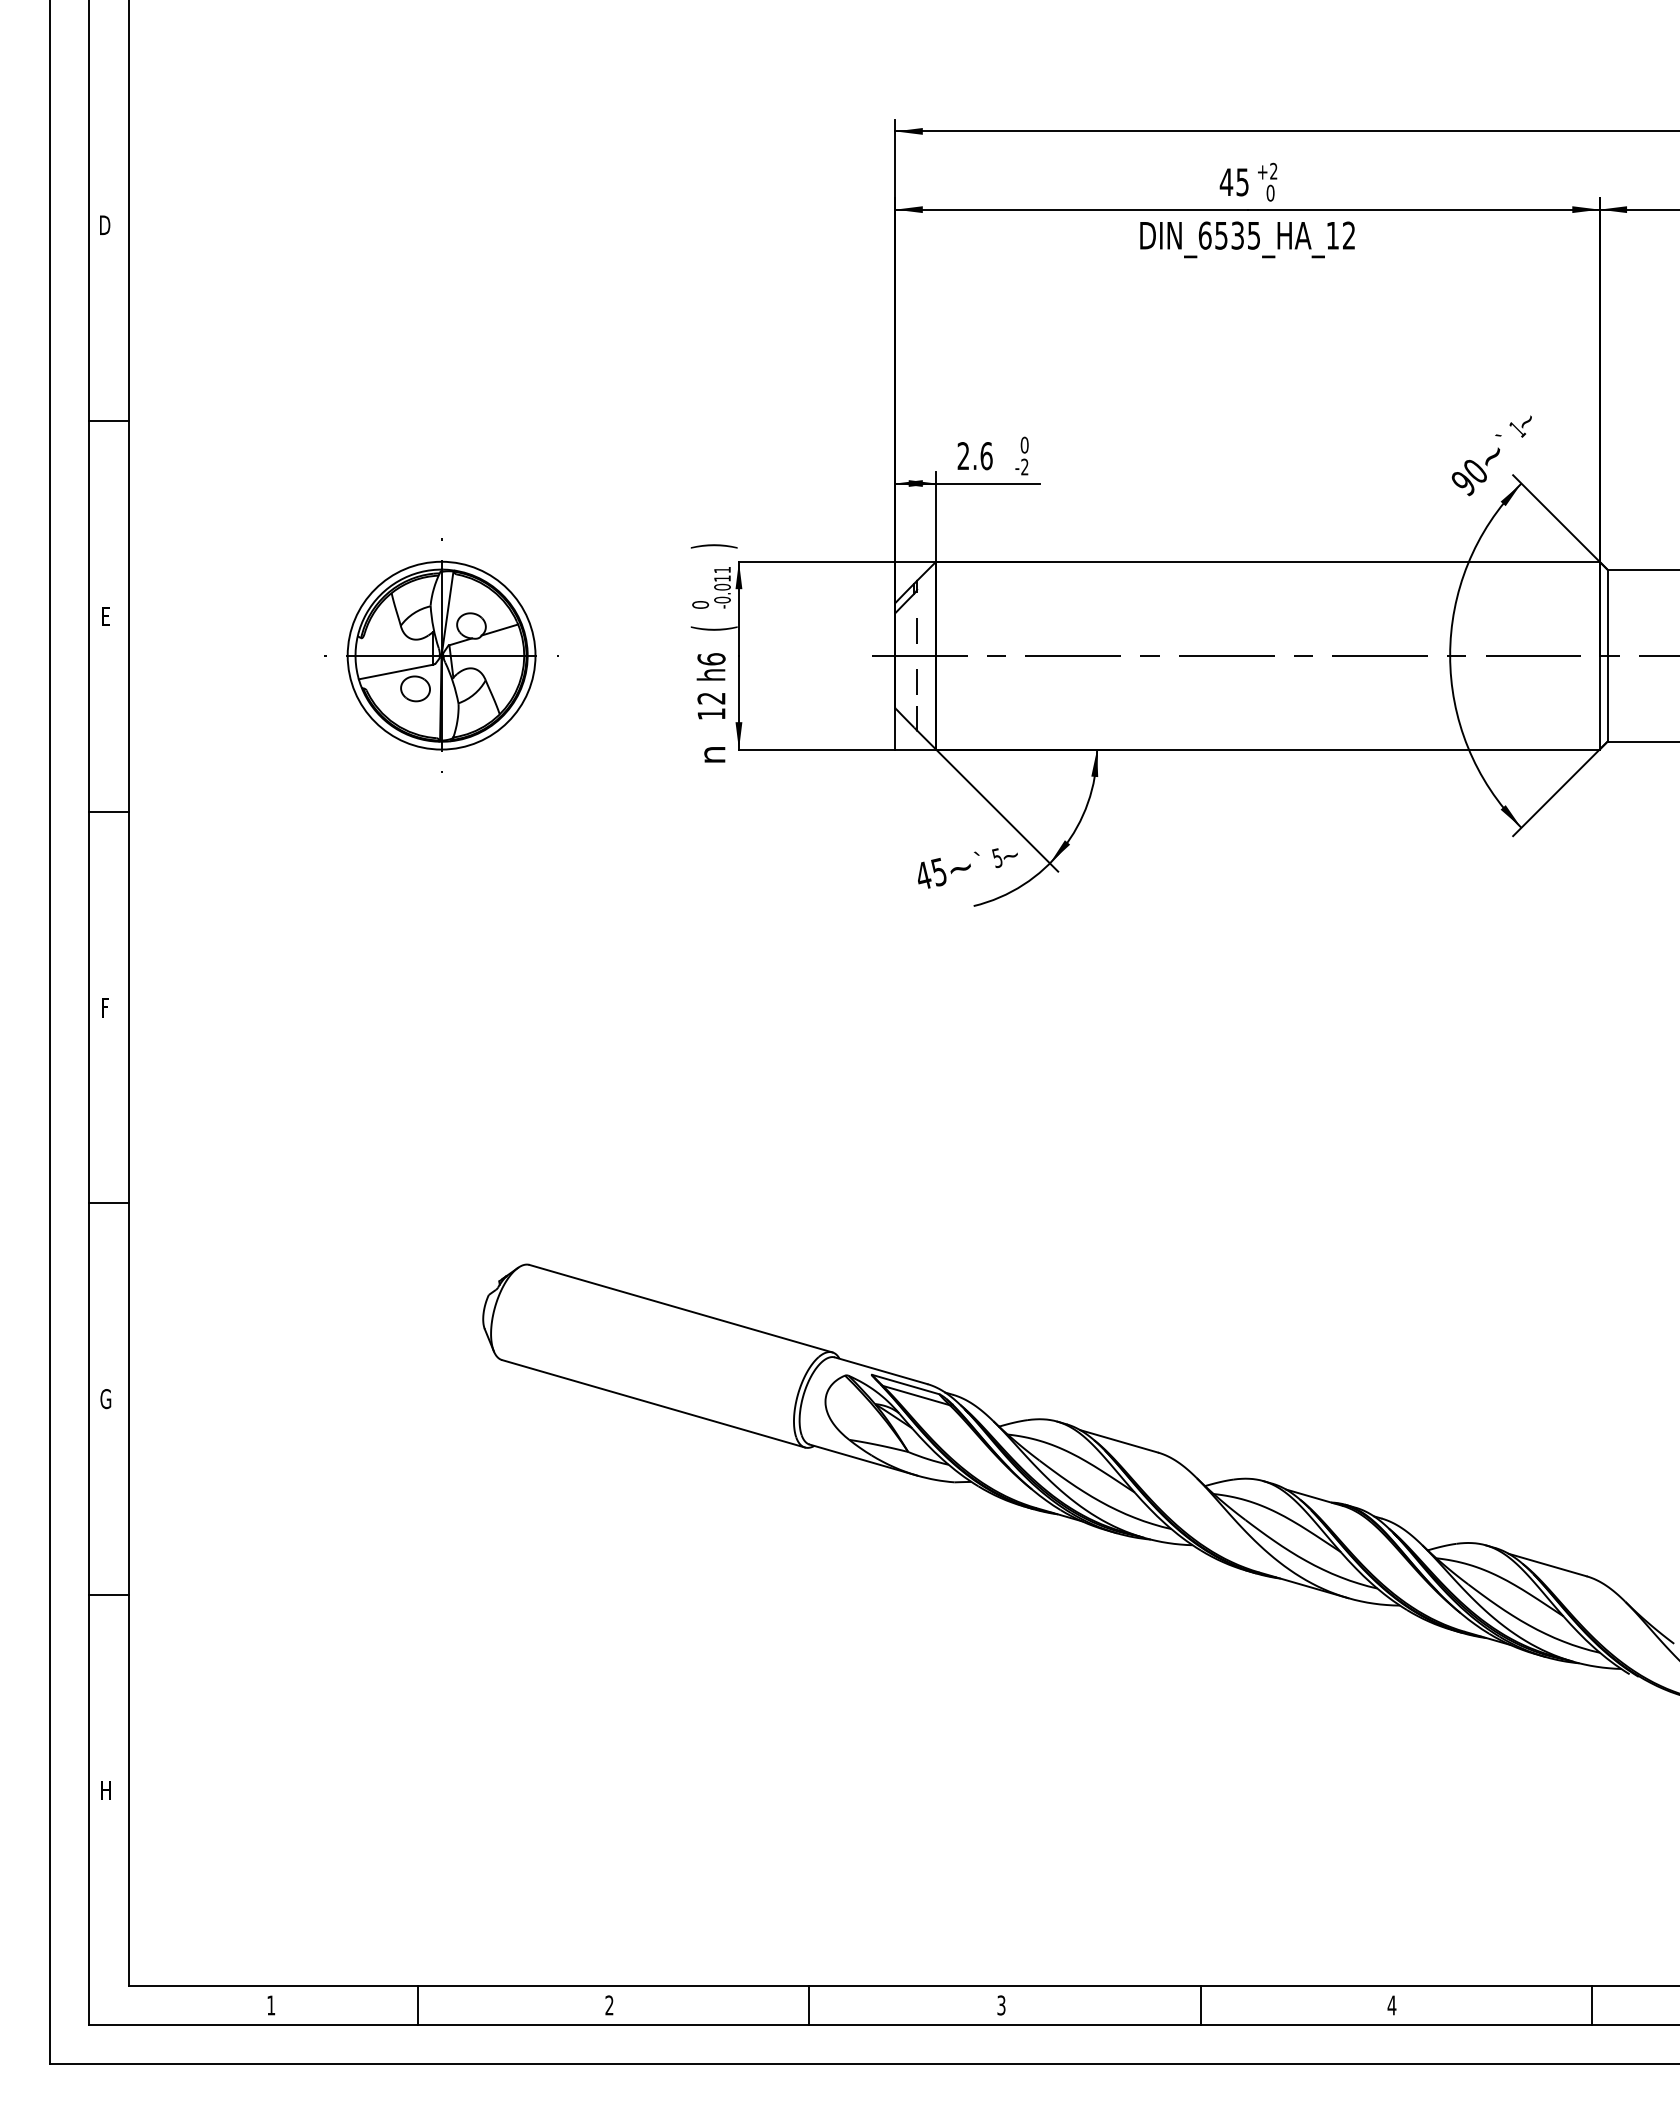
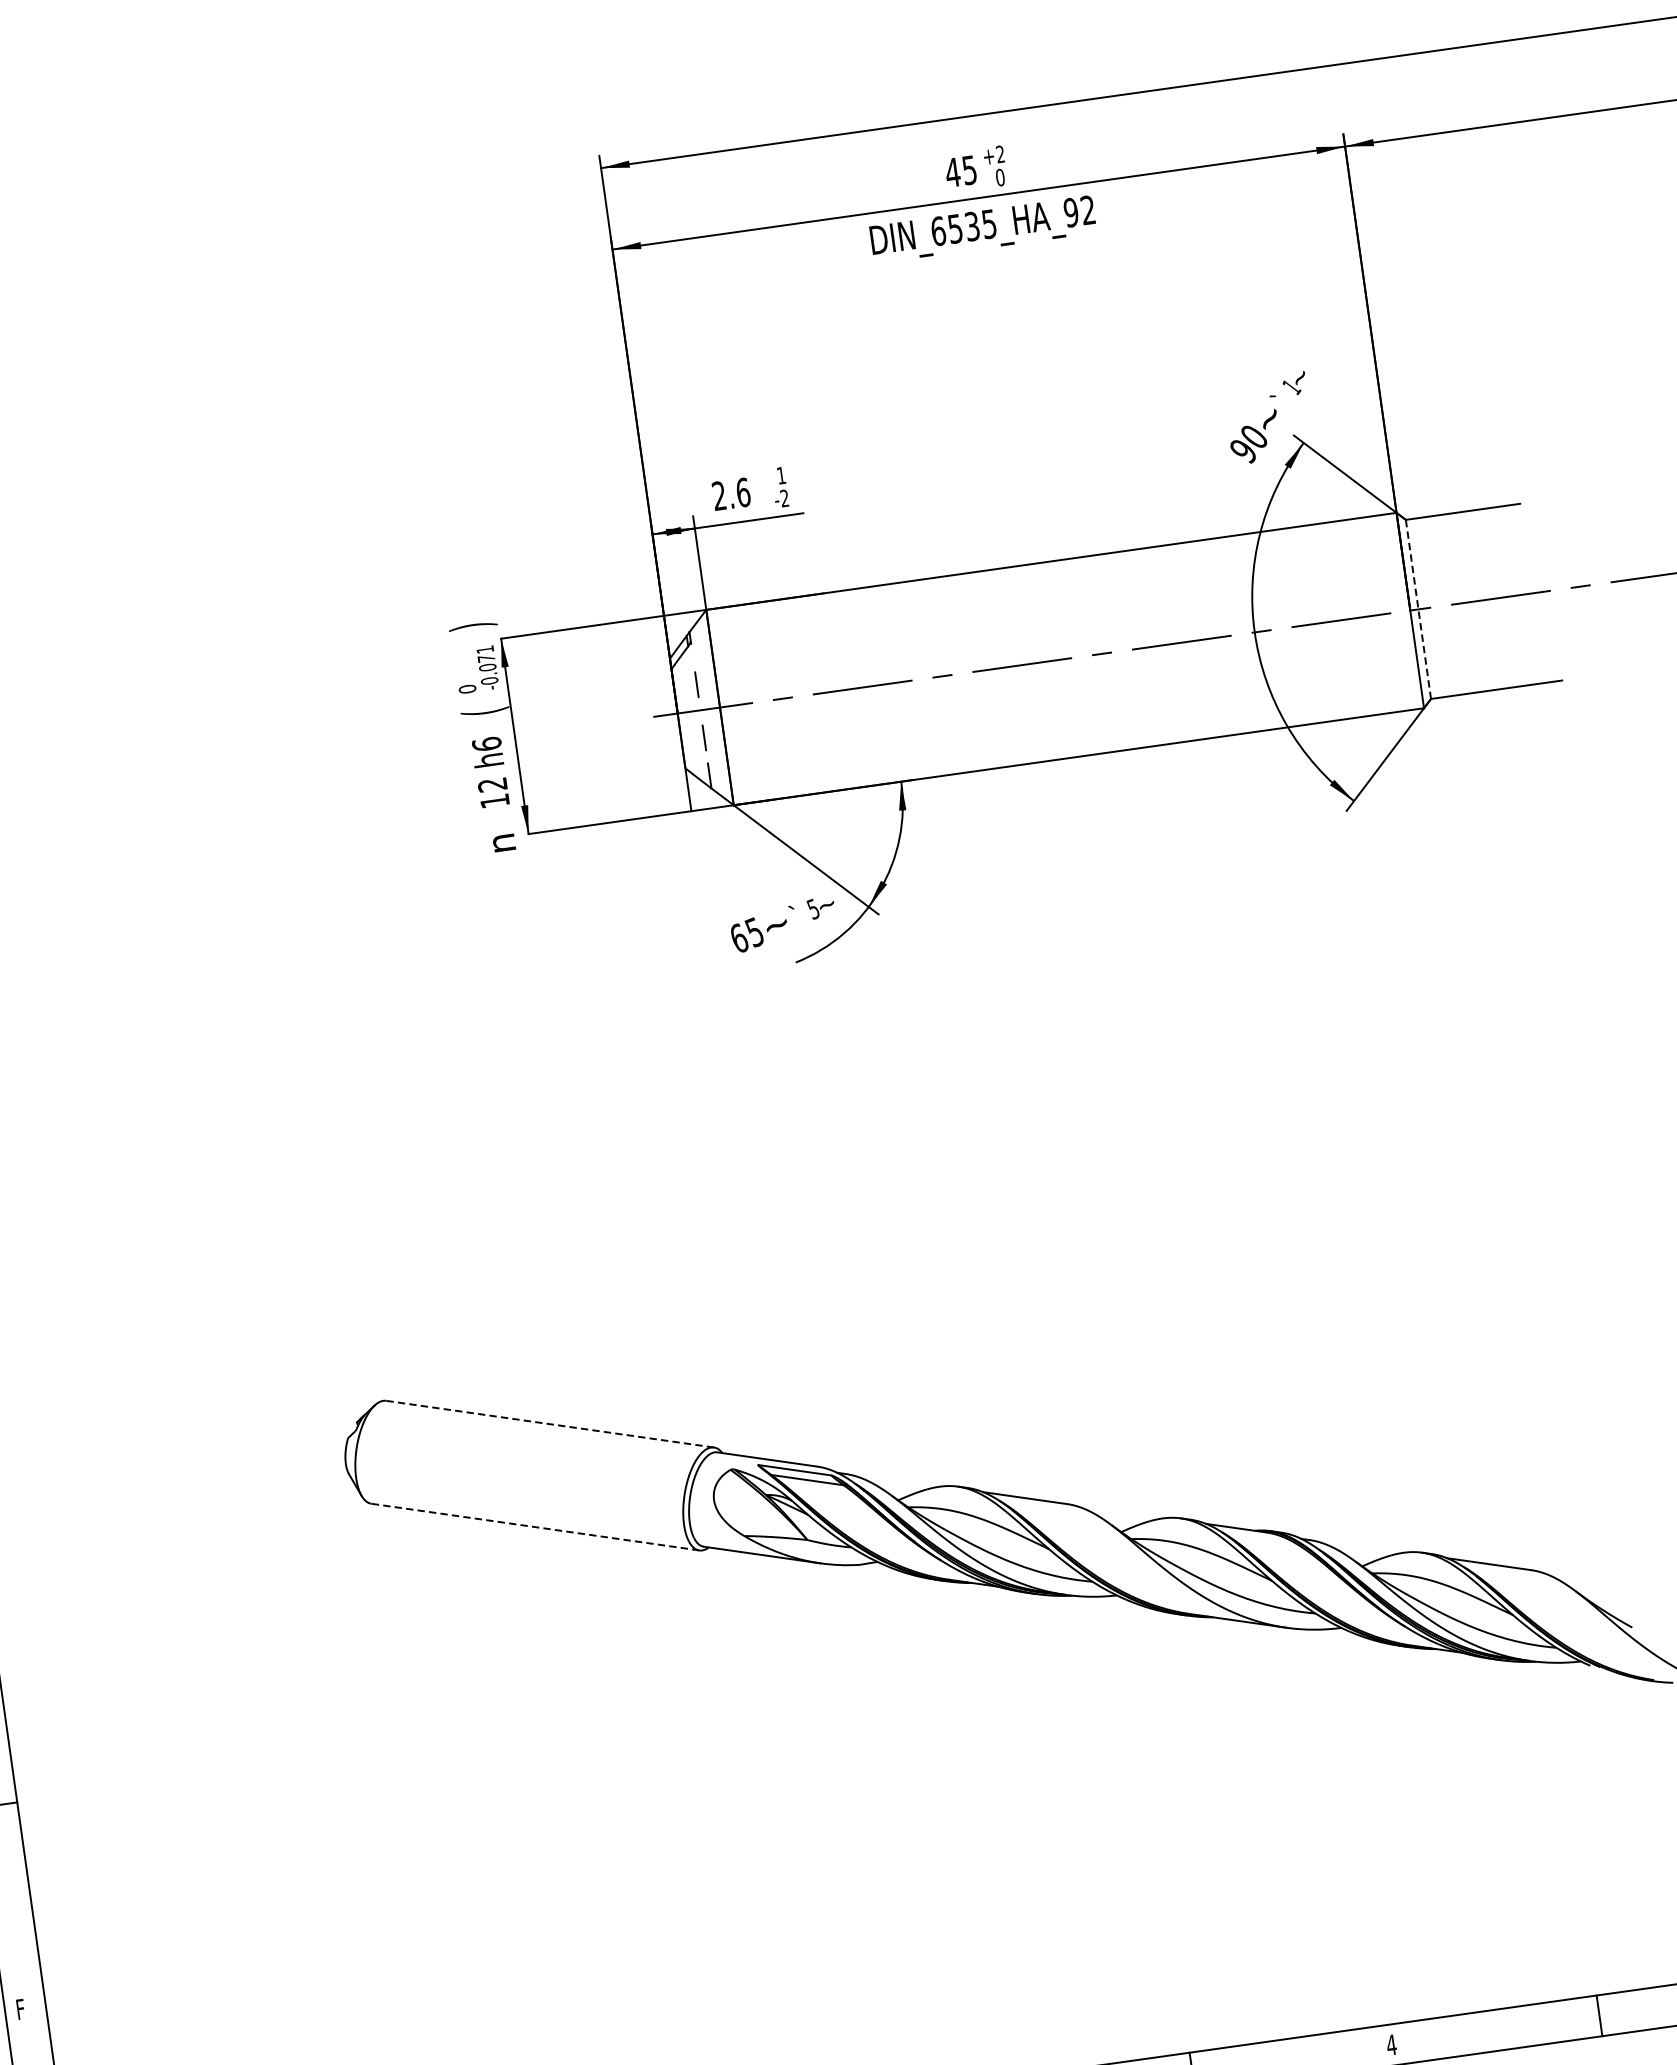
text: (1332, 235) -> (1070, 212), DIN_6535_HA_12 -> DIN_6535_HA_92
text: (1024, 444) -> (781, 474), 0 -> 1
text: (722, 578) -> (486, 658), -0.011 -> -0.071
part: (441, 655) -> (205, 779), removed
line: (1607, 655) -> (1418, 609), solid -> dashed
text: (923, 875) -> (739, 938), 45 -> 65
line: (681, 1308) -> (550, 1423), solid -> dashed
line: (653, 1403) -> (535, 1526), solid -> dashed
text: (106, 1790) -> (22, 2009), H -> F

